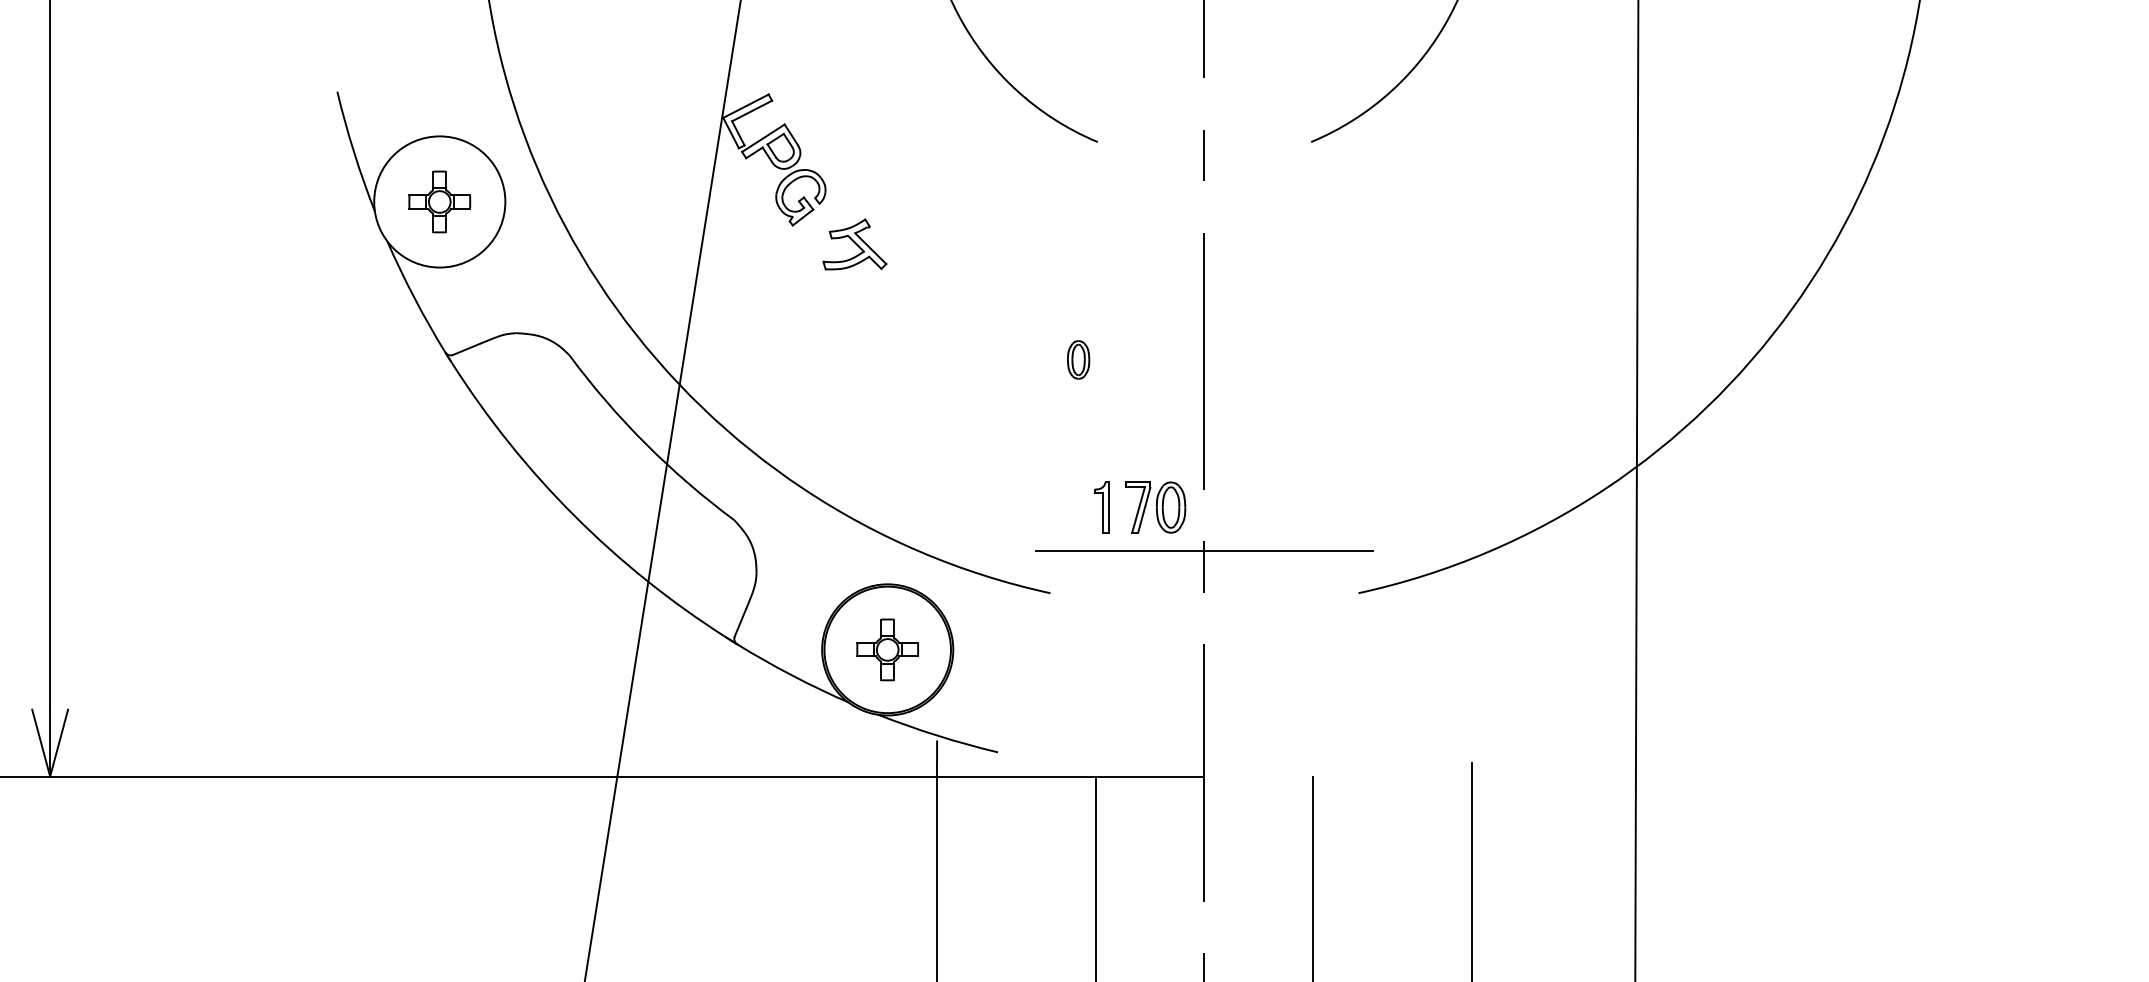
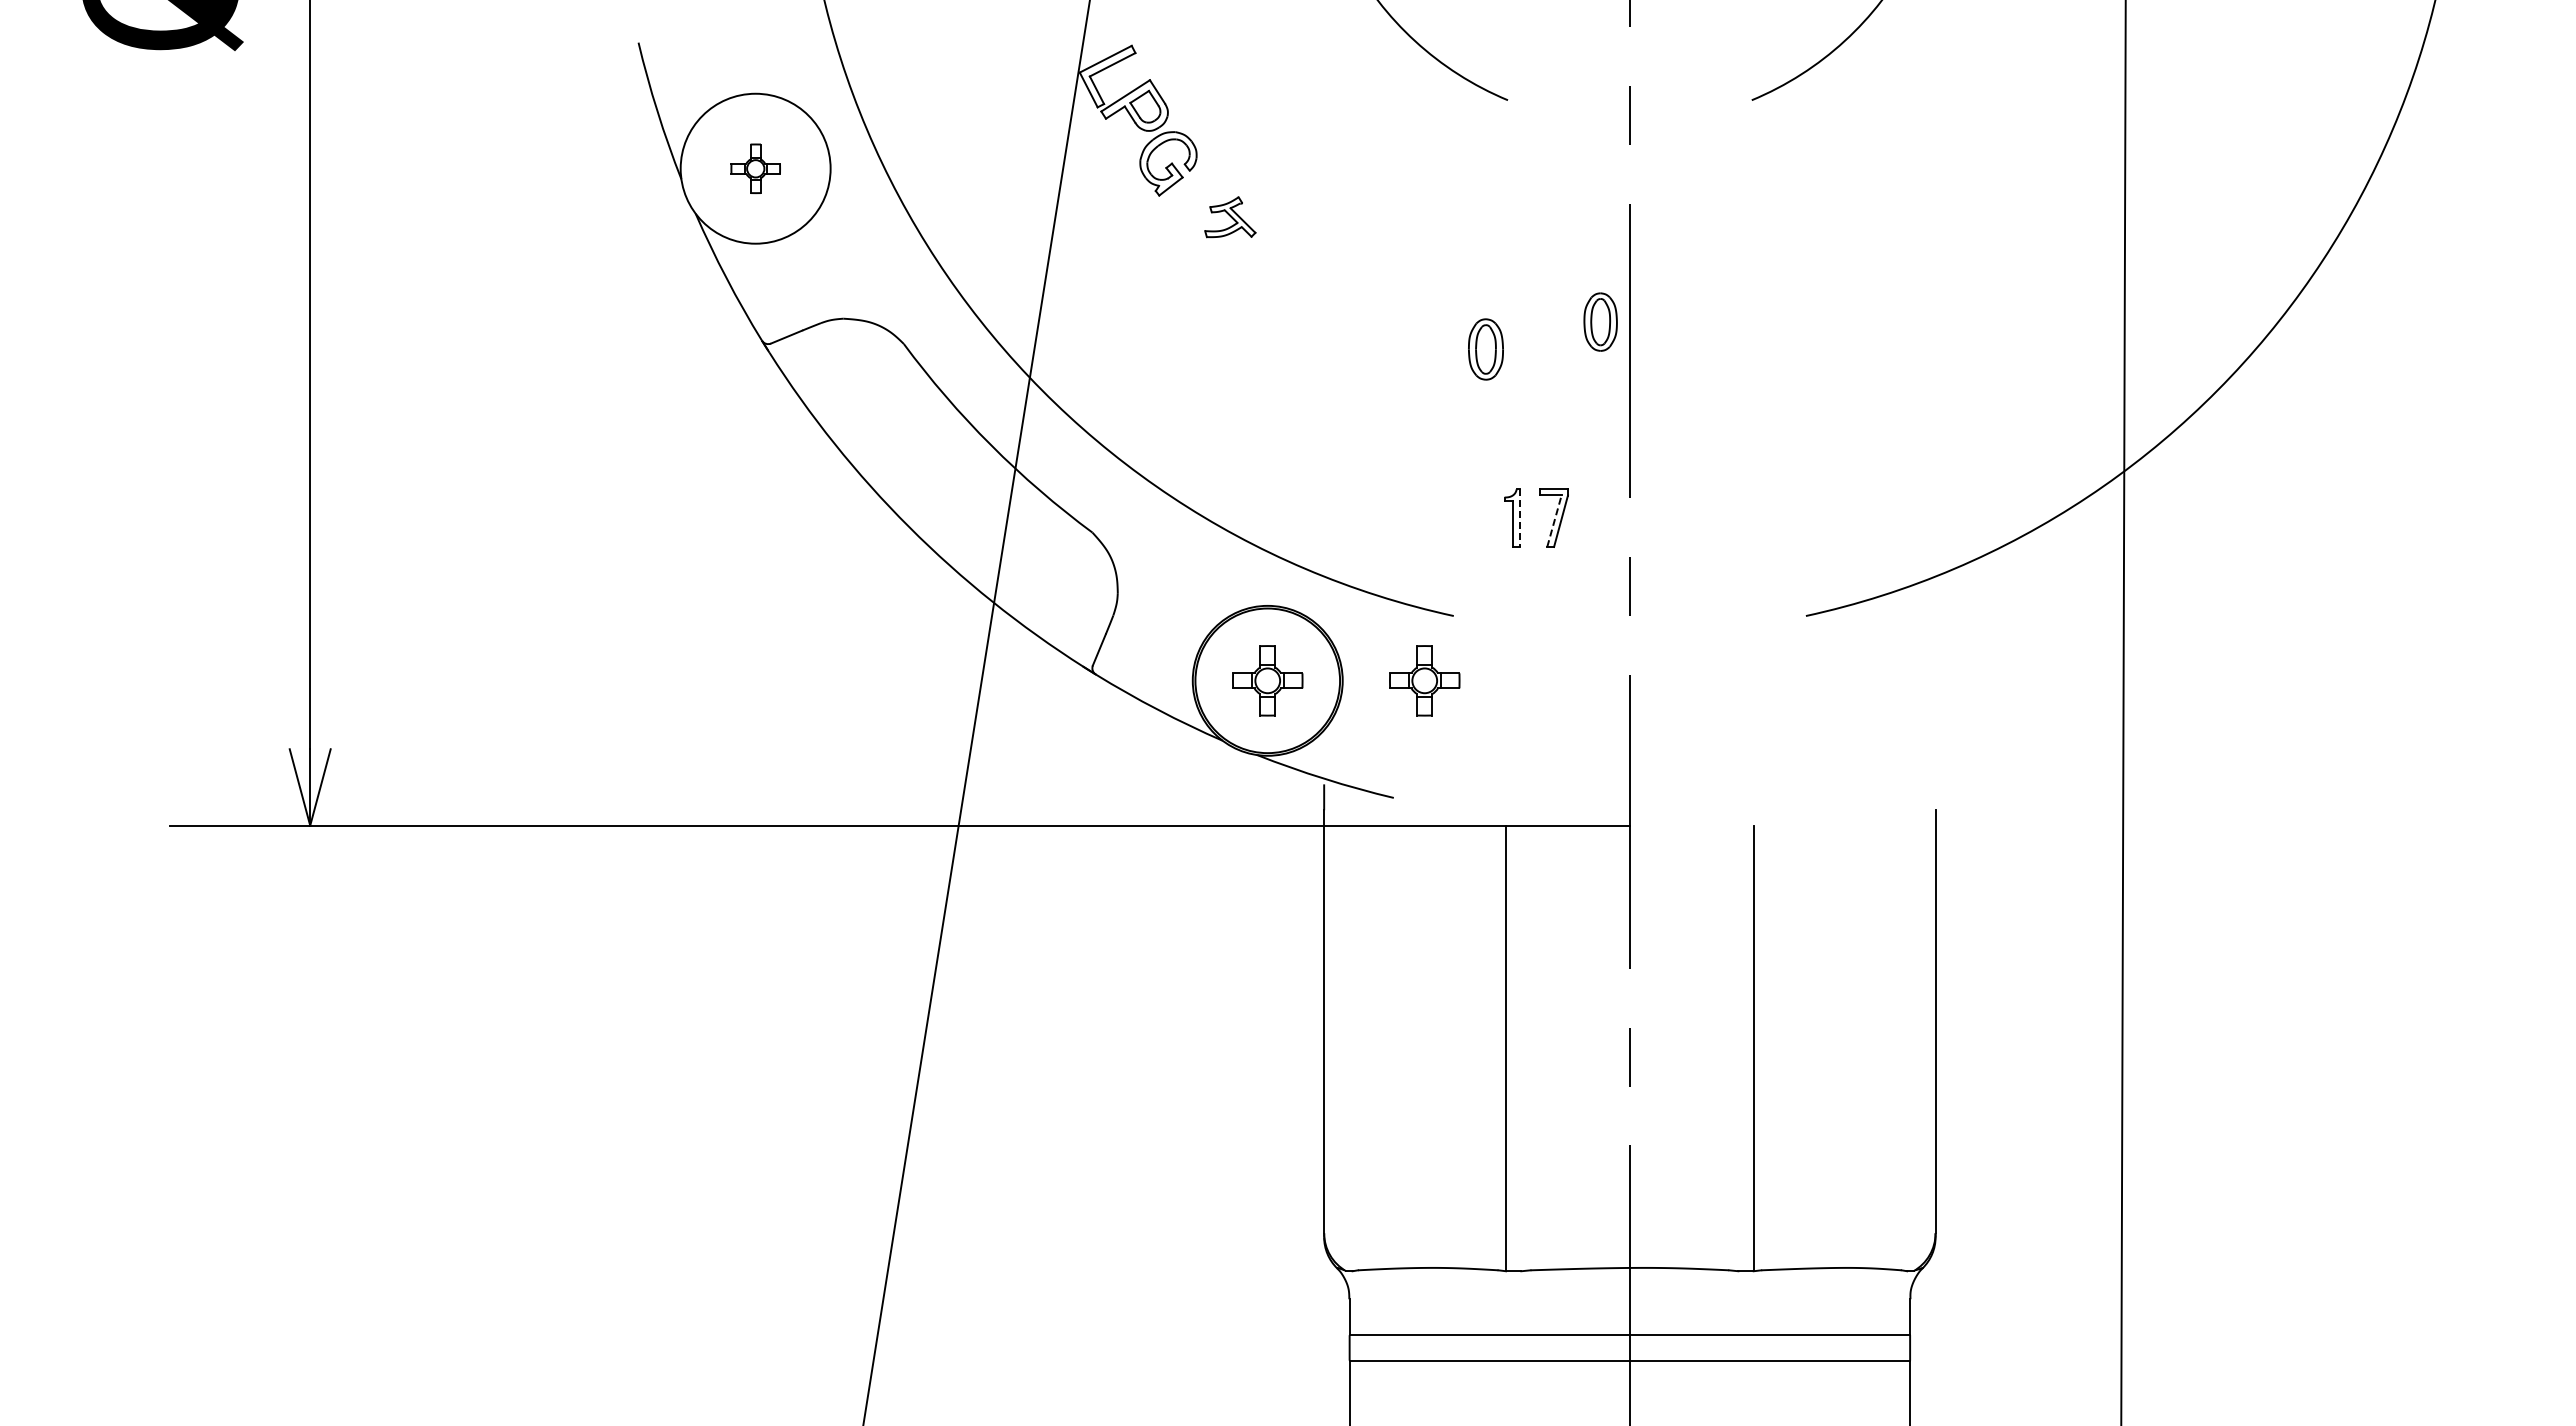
part: (439, 201) -> (755, 168), size x0.7
part: (855, 243) -> (1230, 216), size x0.7
part: (1078, 359) -> (1485, 348), size x1.4
line: (1108, 507) -> (1520, 518), solid -> dashed
part: (1170, 507) -> (1600, 321), moved
line: (1138, 509) -> (1554, 520), solid -> dashed
line: (1204, 550) -> (1629, 567), removed
part: (1024, 649) -> (1424, 680), added

